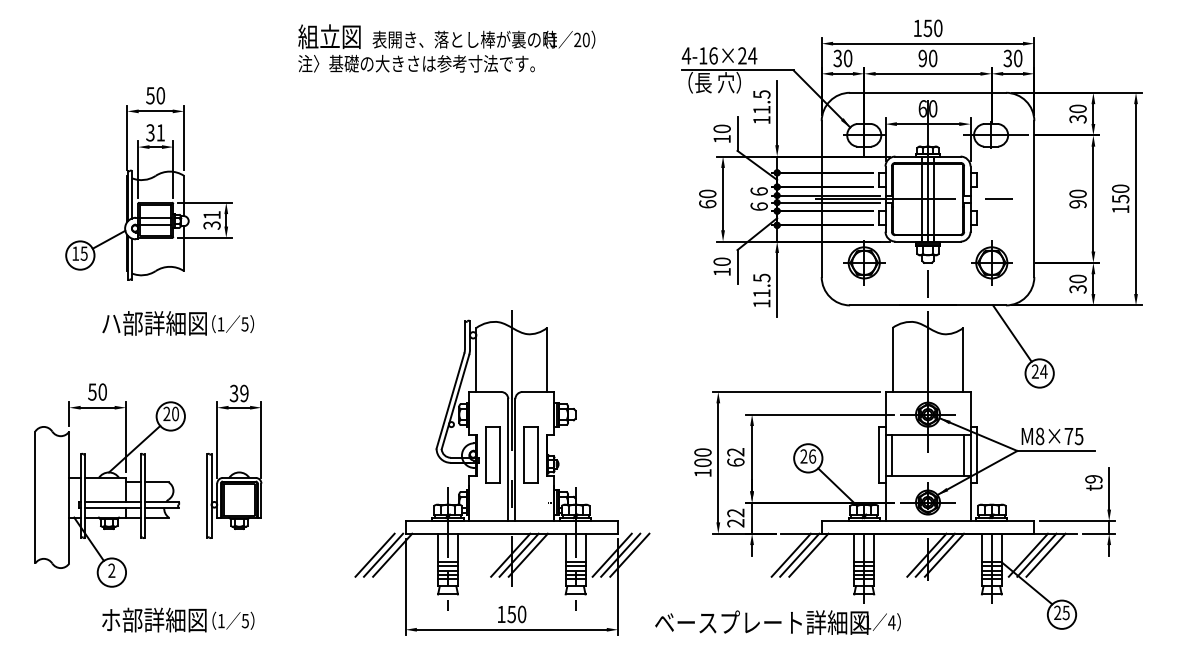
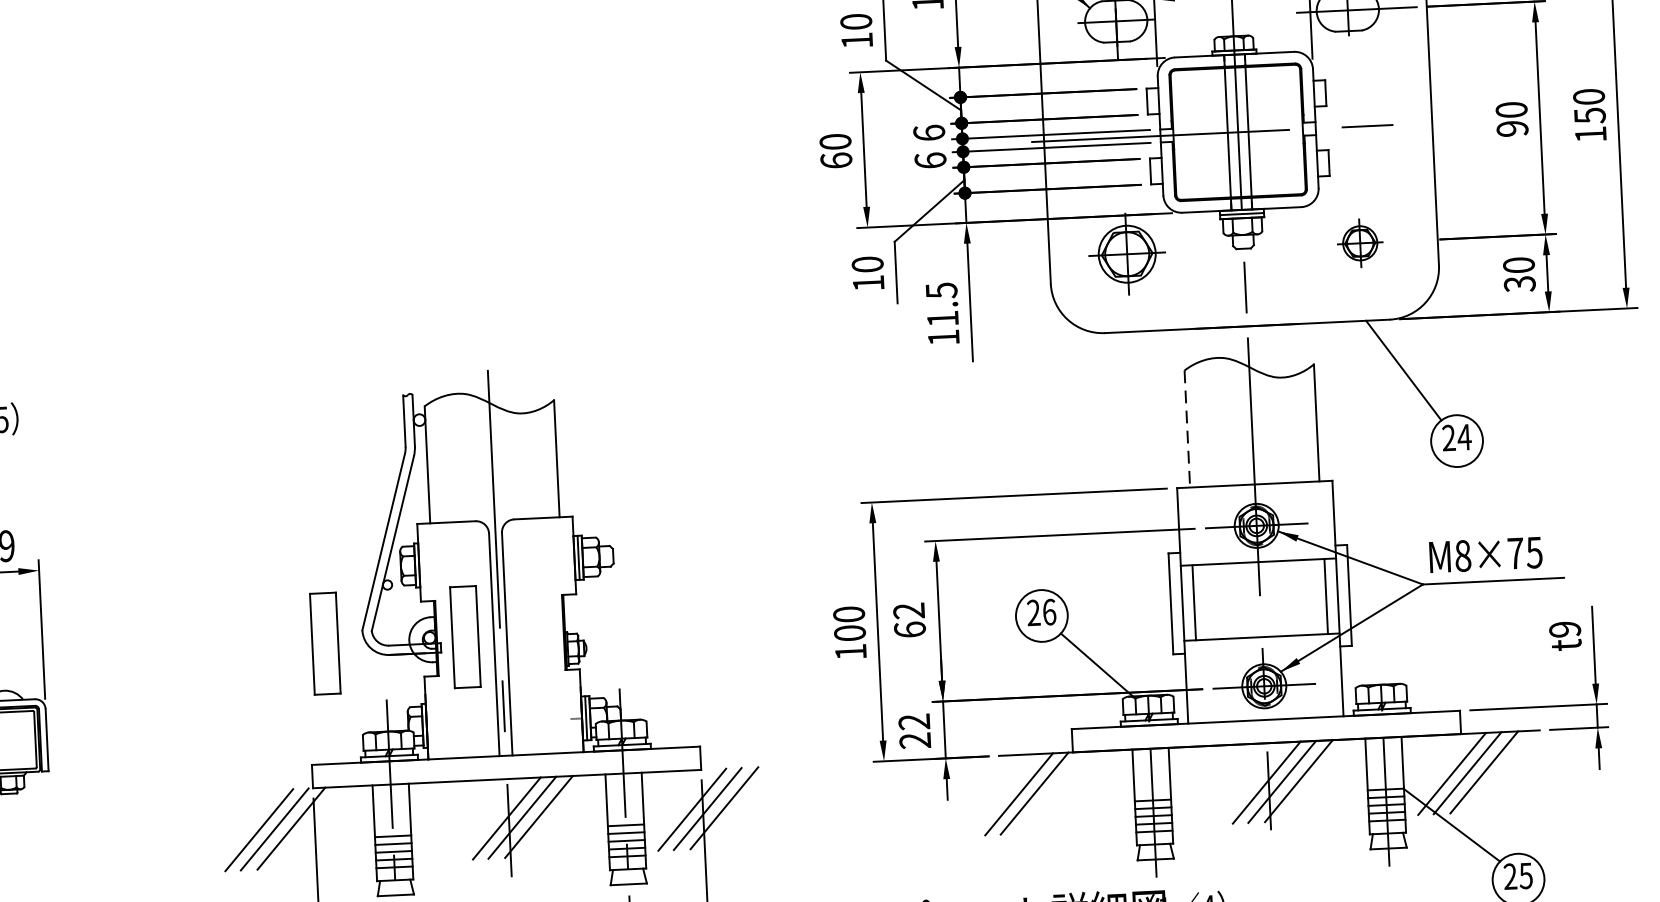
part: (991, 262) -> (1359, 242), size x0.6
line: (892, 360) -> (1187, 430), solid -> dashed
part: (530, 454) -> (324, 642), moved
line: (808, 554) -> (1050, 791), removed

